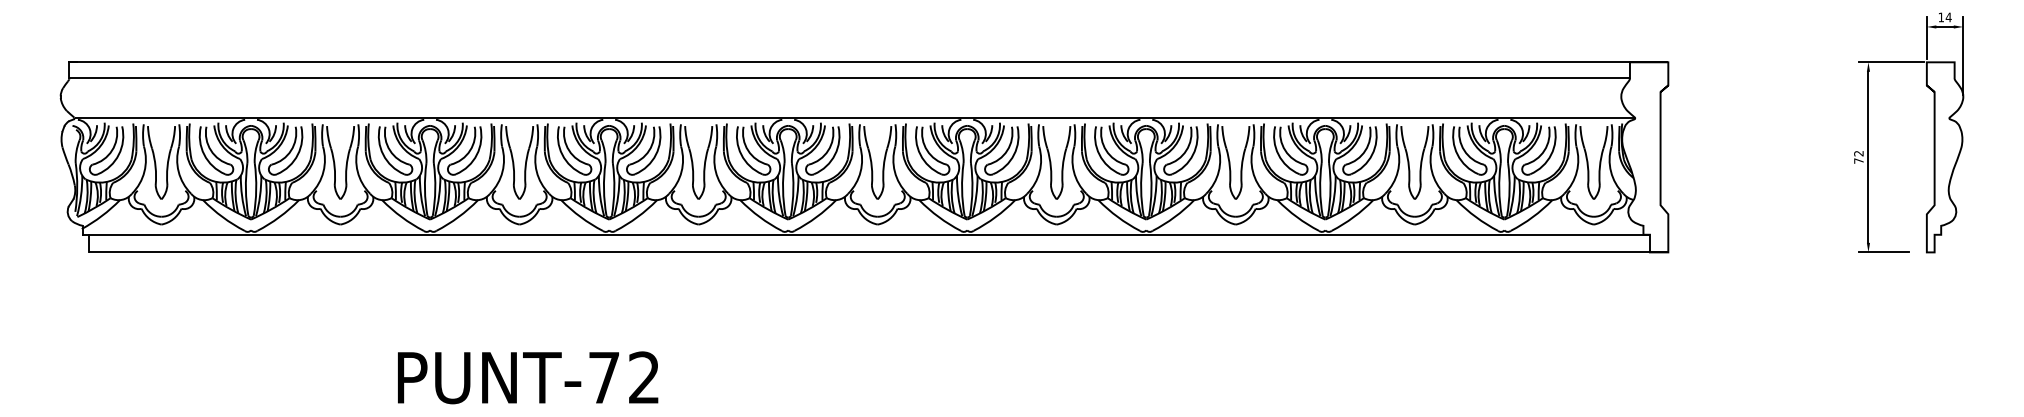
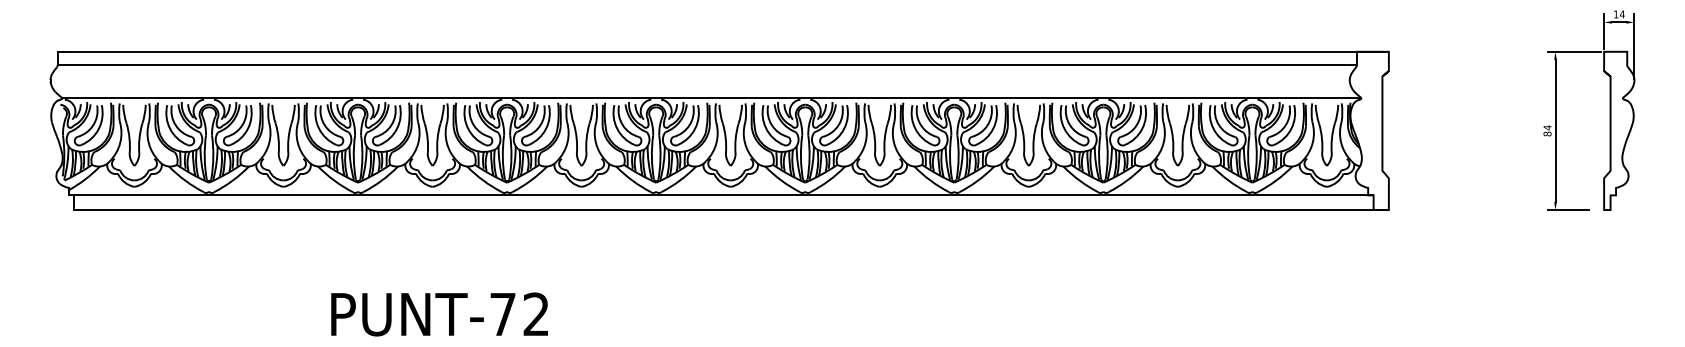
text: (1858, 156) -> (1547, 130), 72 -> 84

